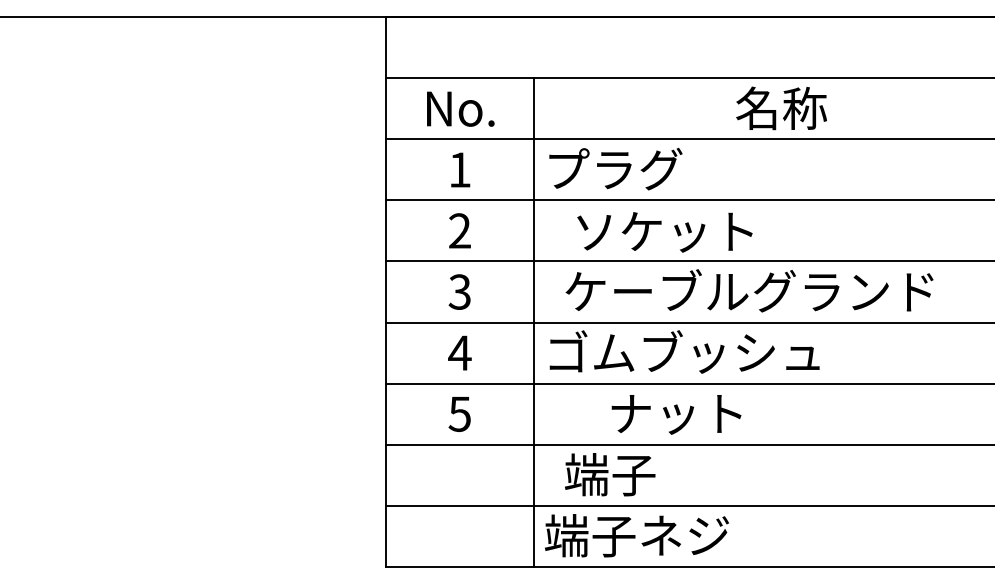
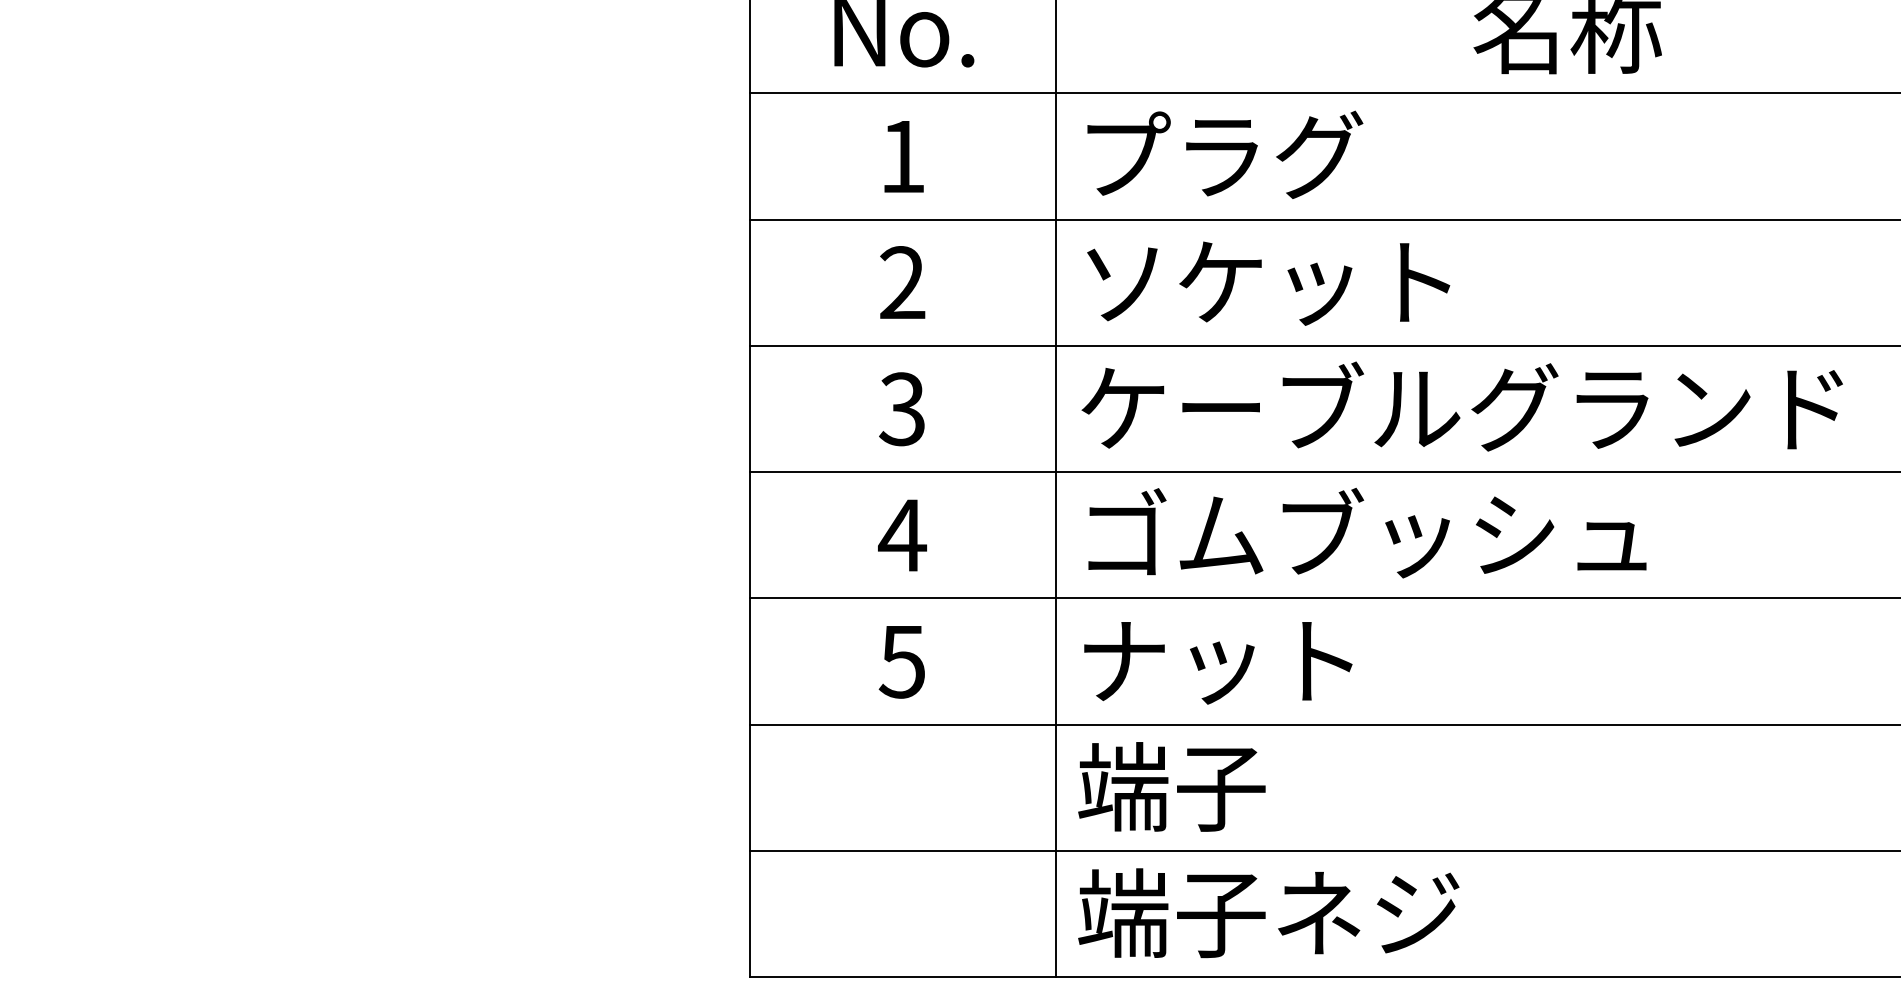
text: (664, 232) -> (1267, 283), moved
text: (749, 290) -> (1462, 405), moved
text: (676, 414) -> (1218, 662), moved
text: (610, 474) -> (1172, 786), moved

